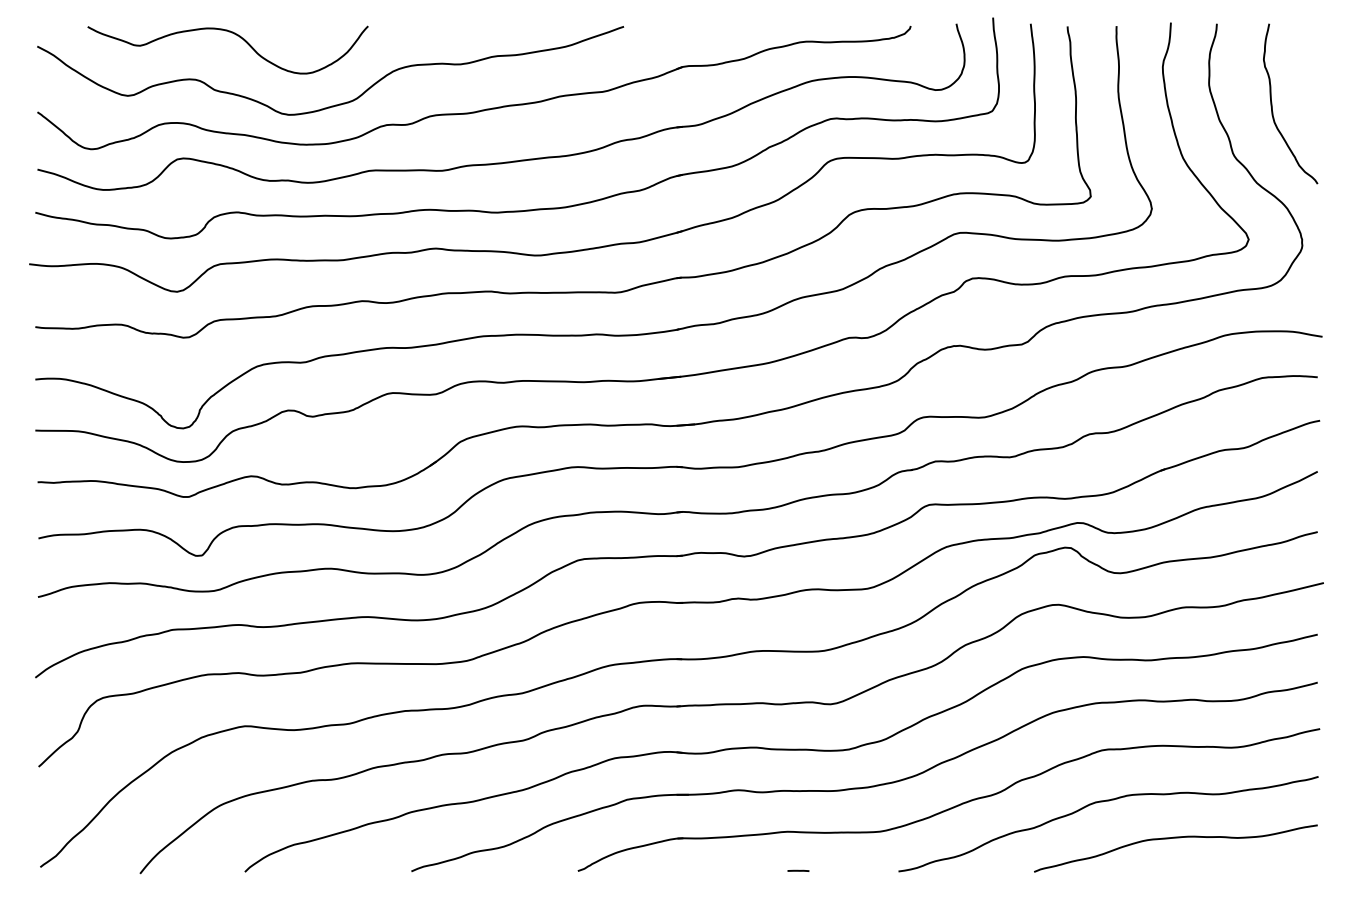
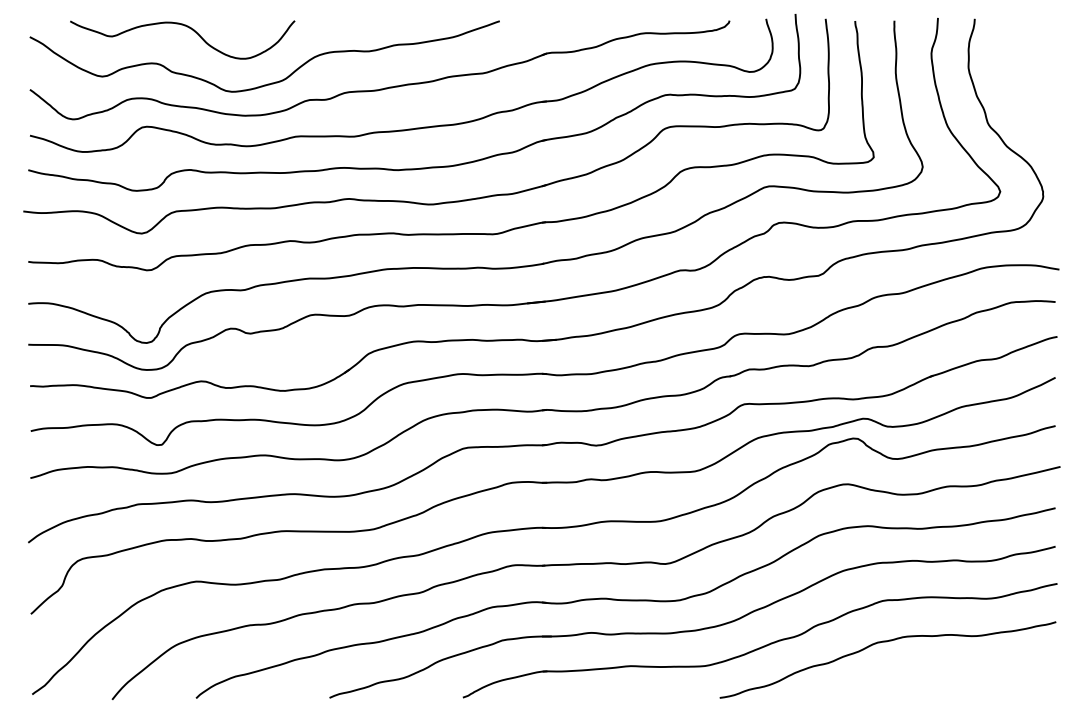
curve: (1272, 103) -> (1019, 82), removed
curve: (1175, 838) -> (941, 671), removed
line: (798, 870) -> (639, 697), removed

